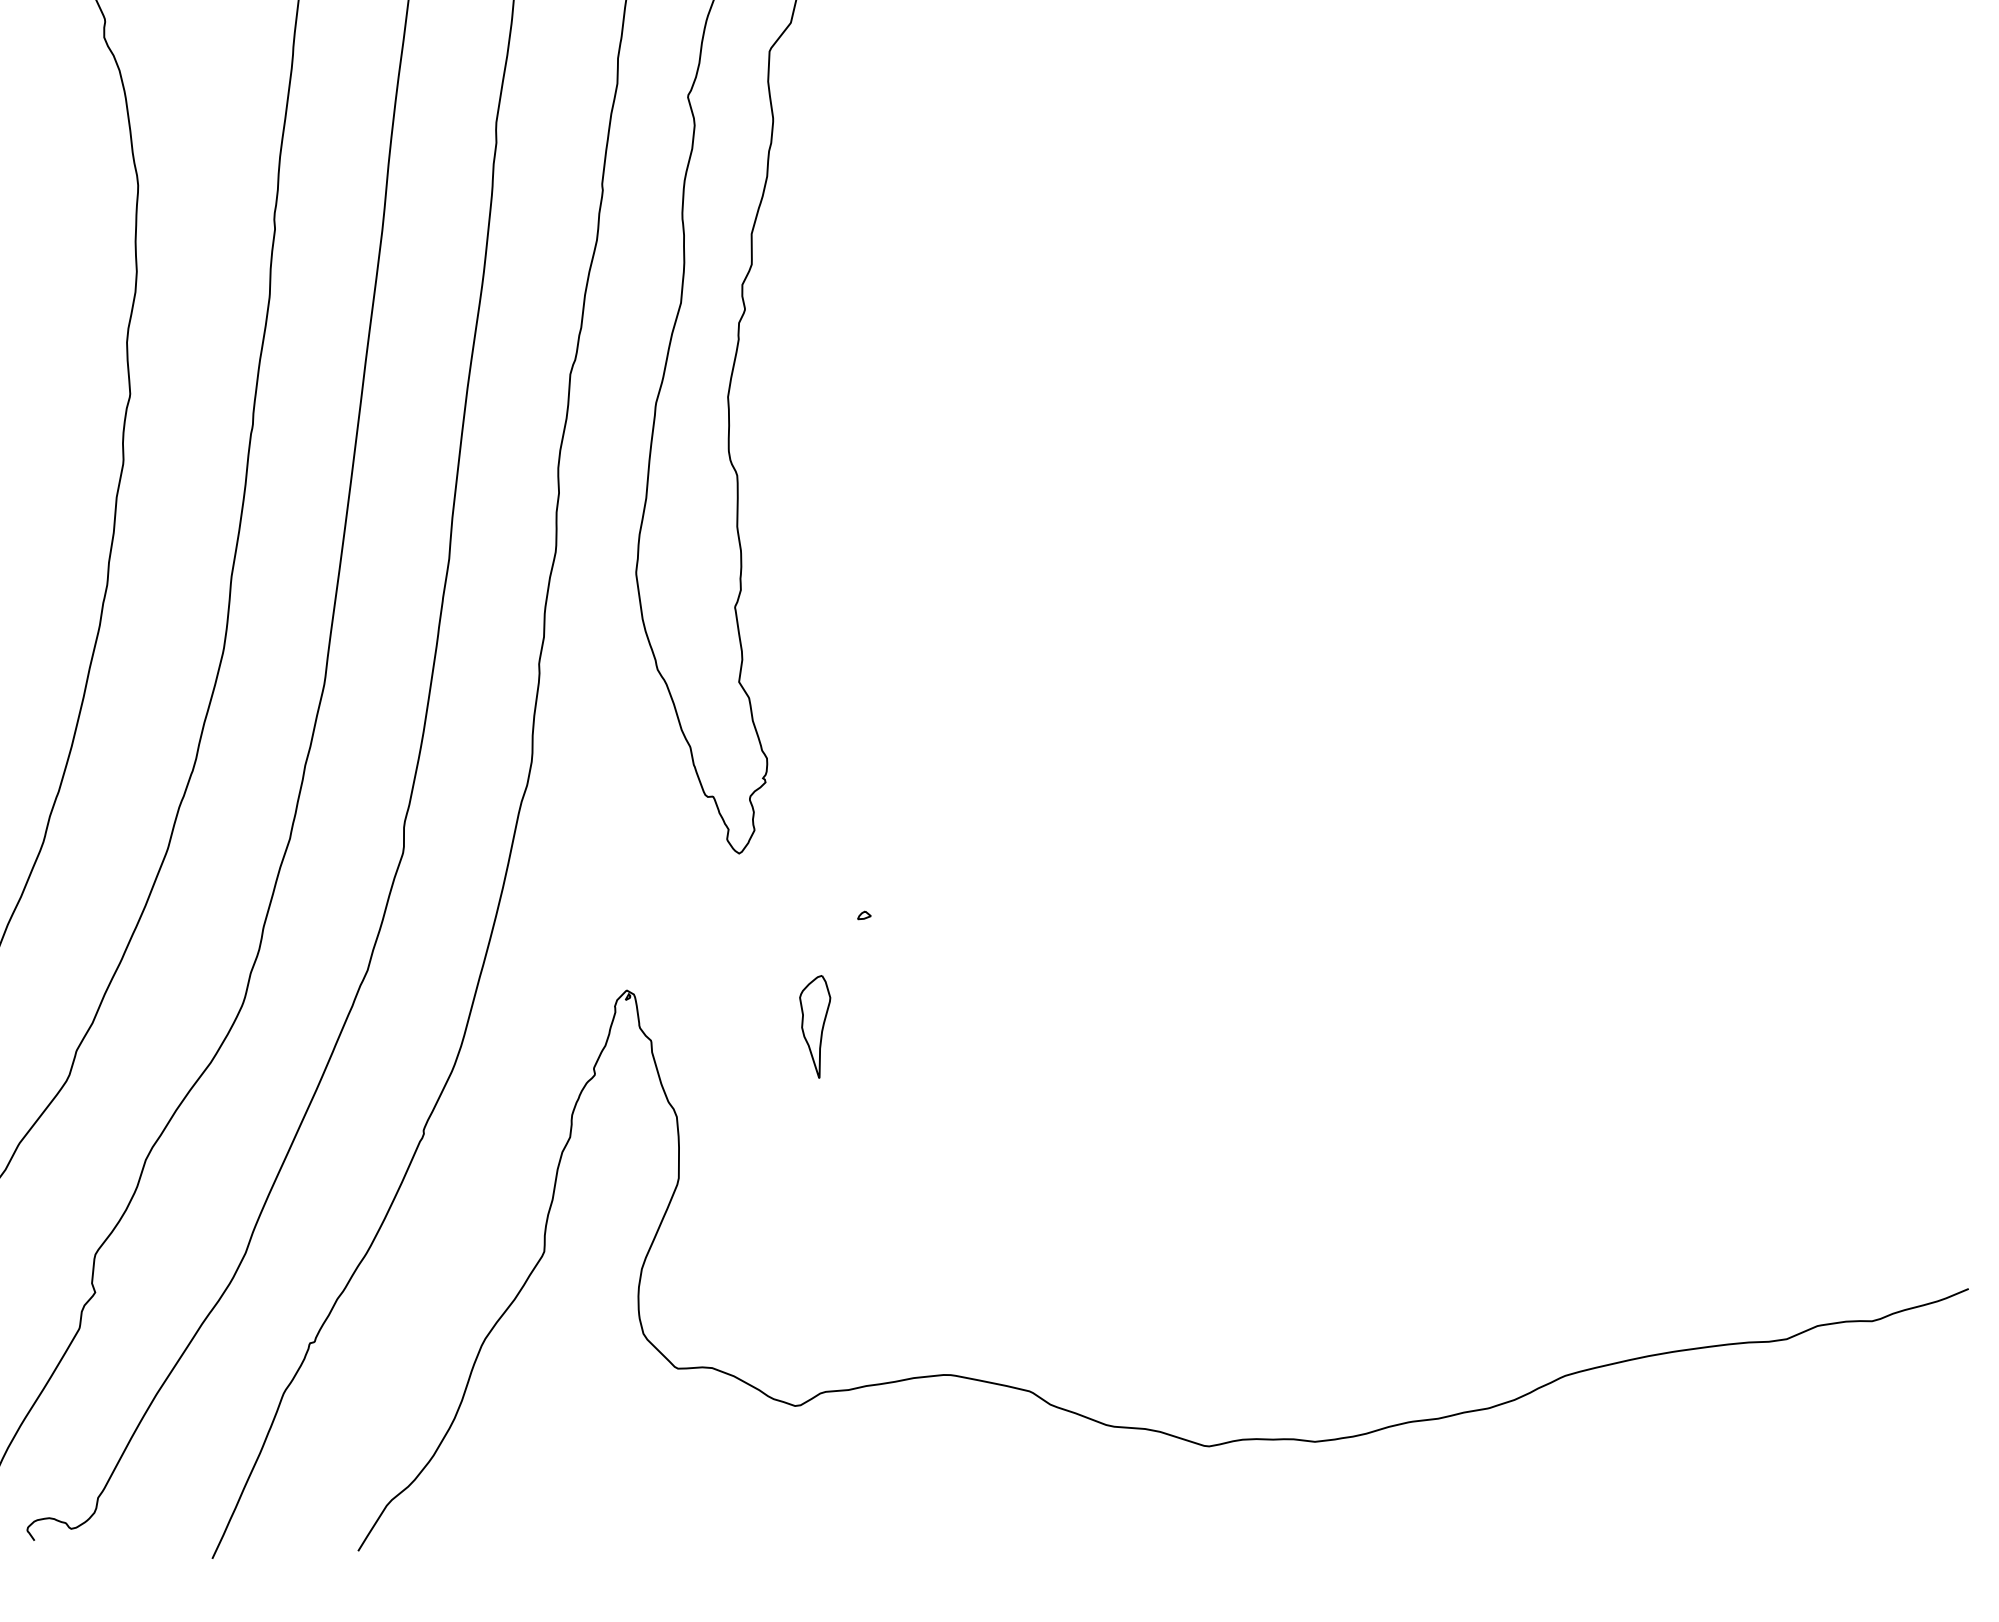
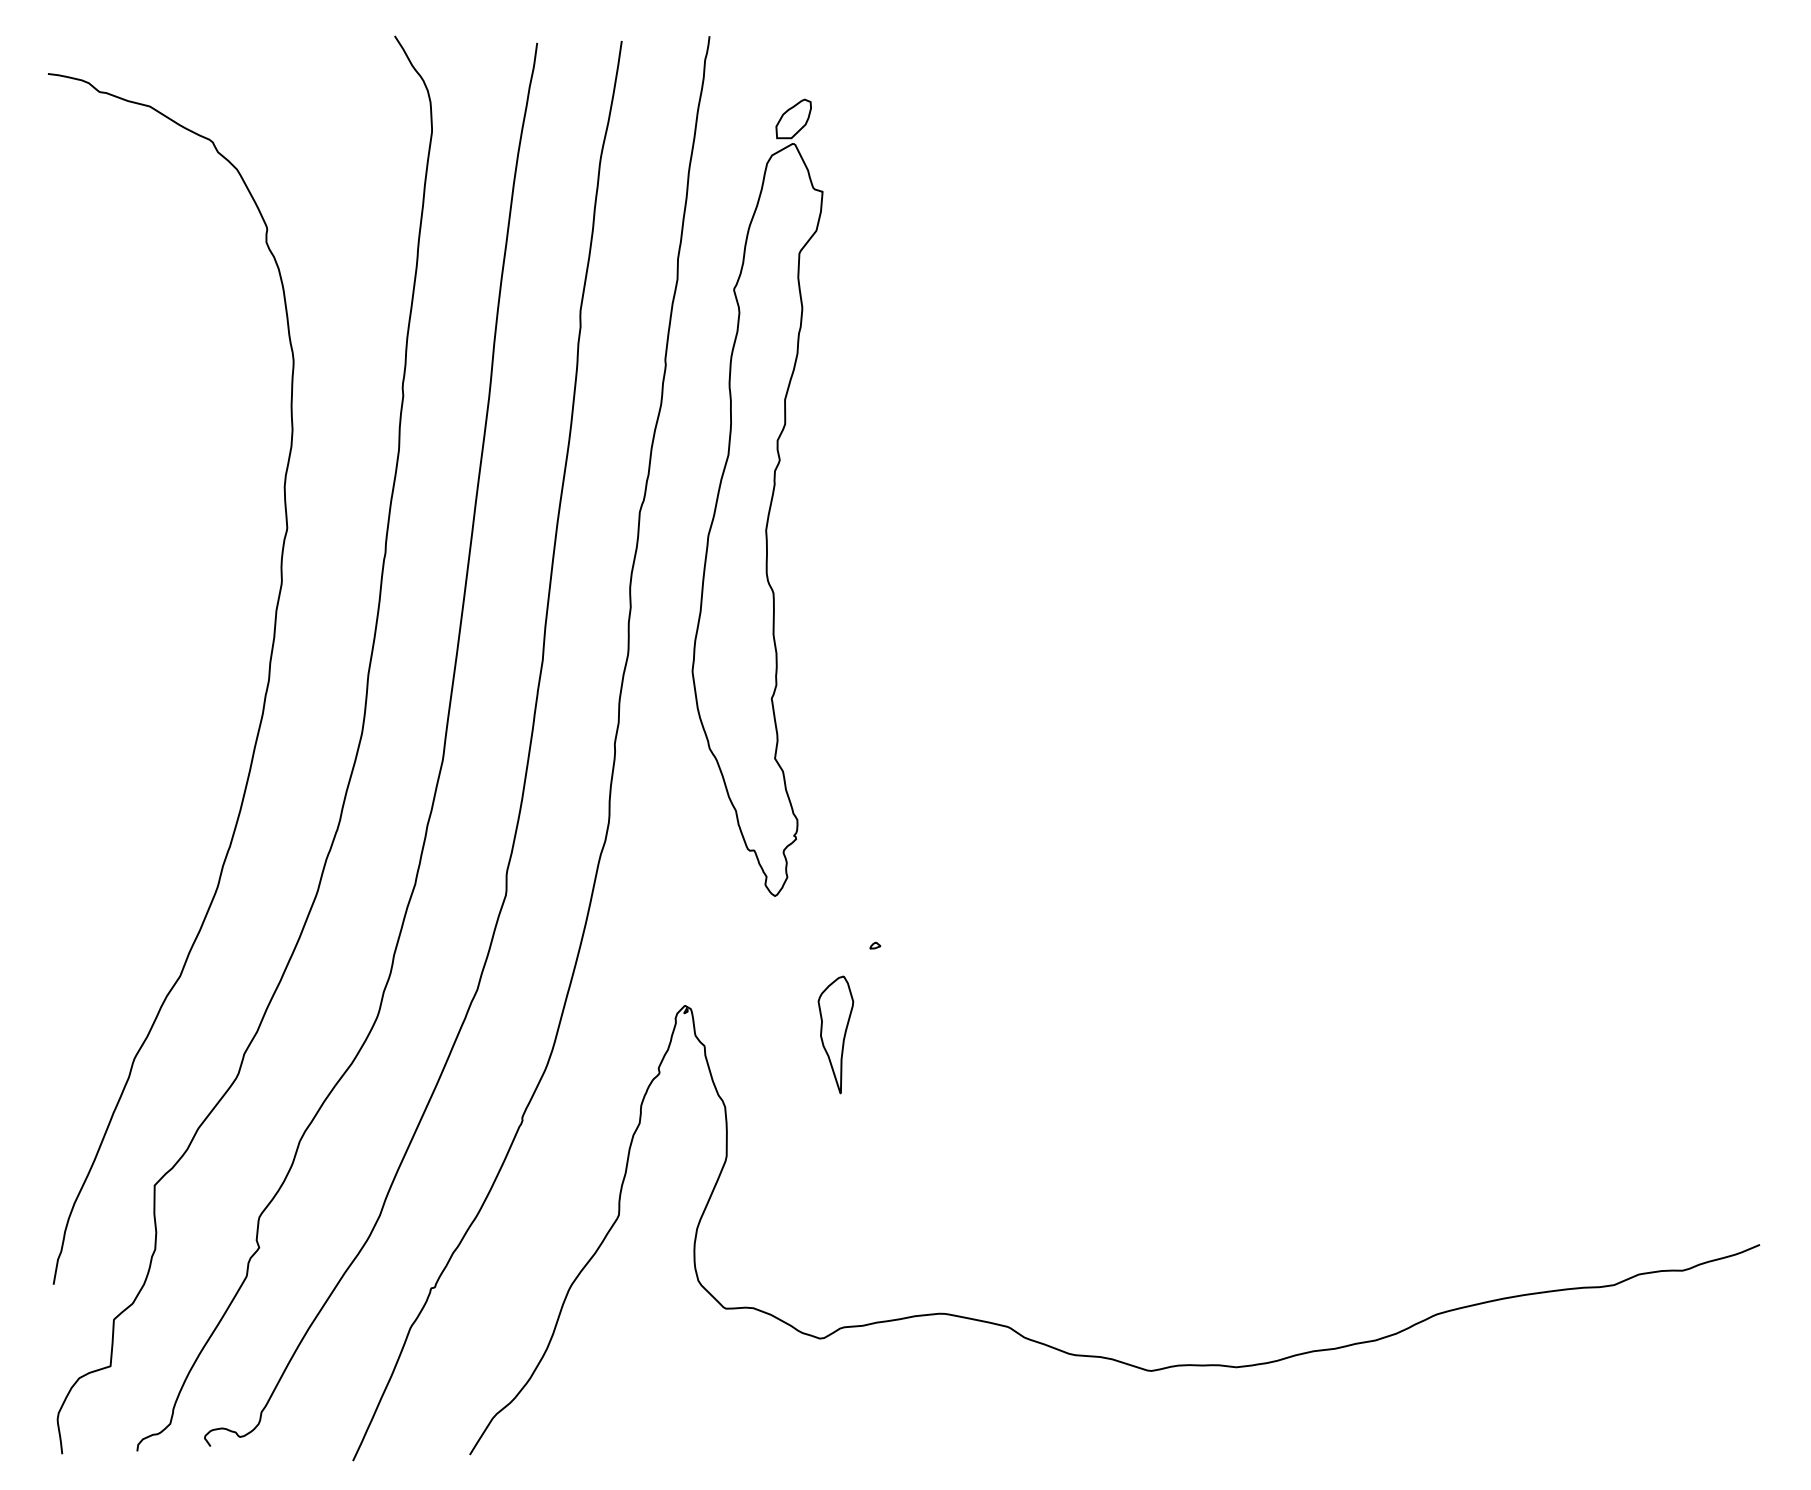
part: (814, 1026) -> (835, 1034), size x1.43

